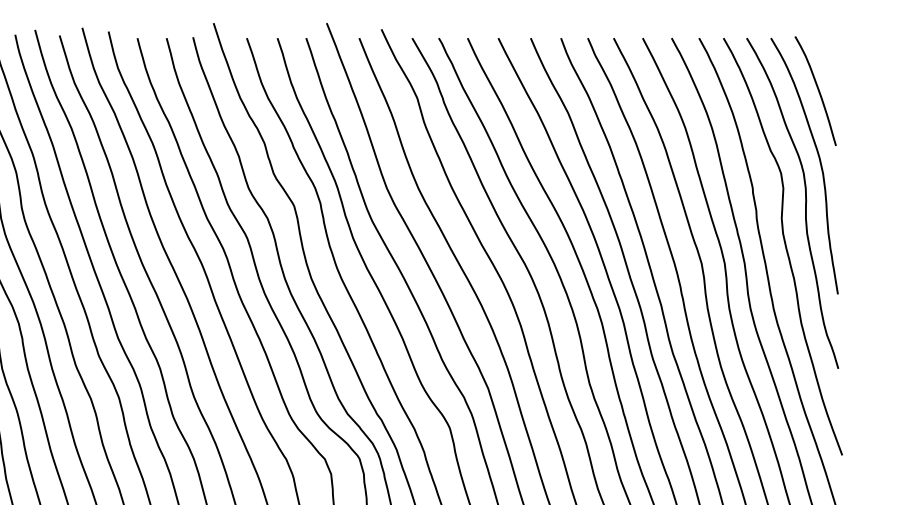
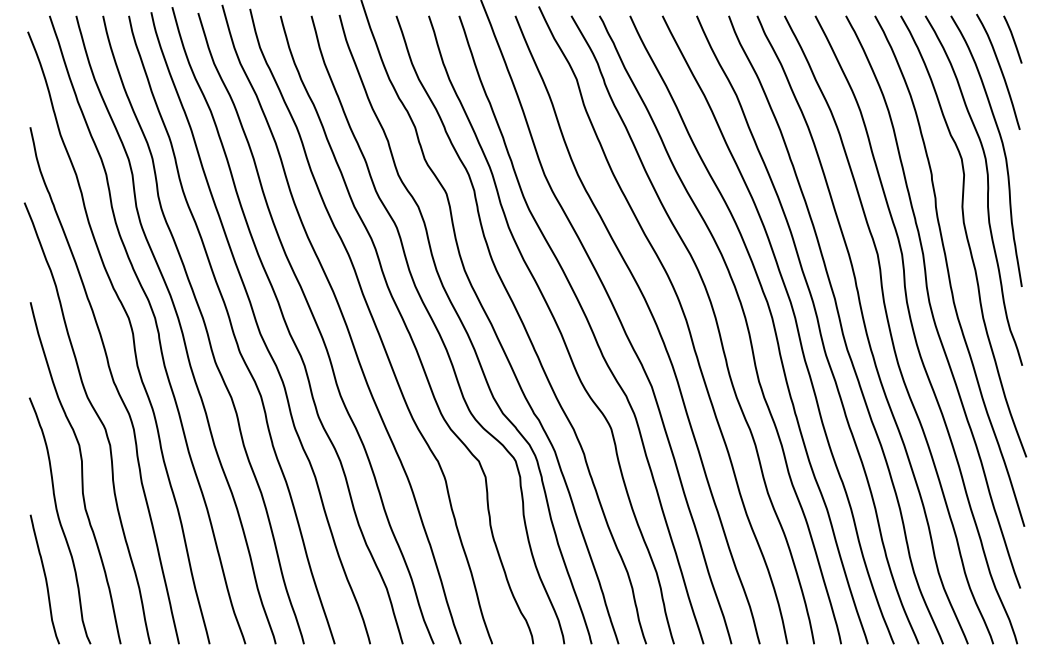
line: (829, 60) -> (1012, 39), added

